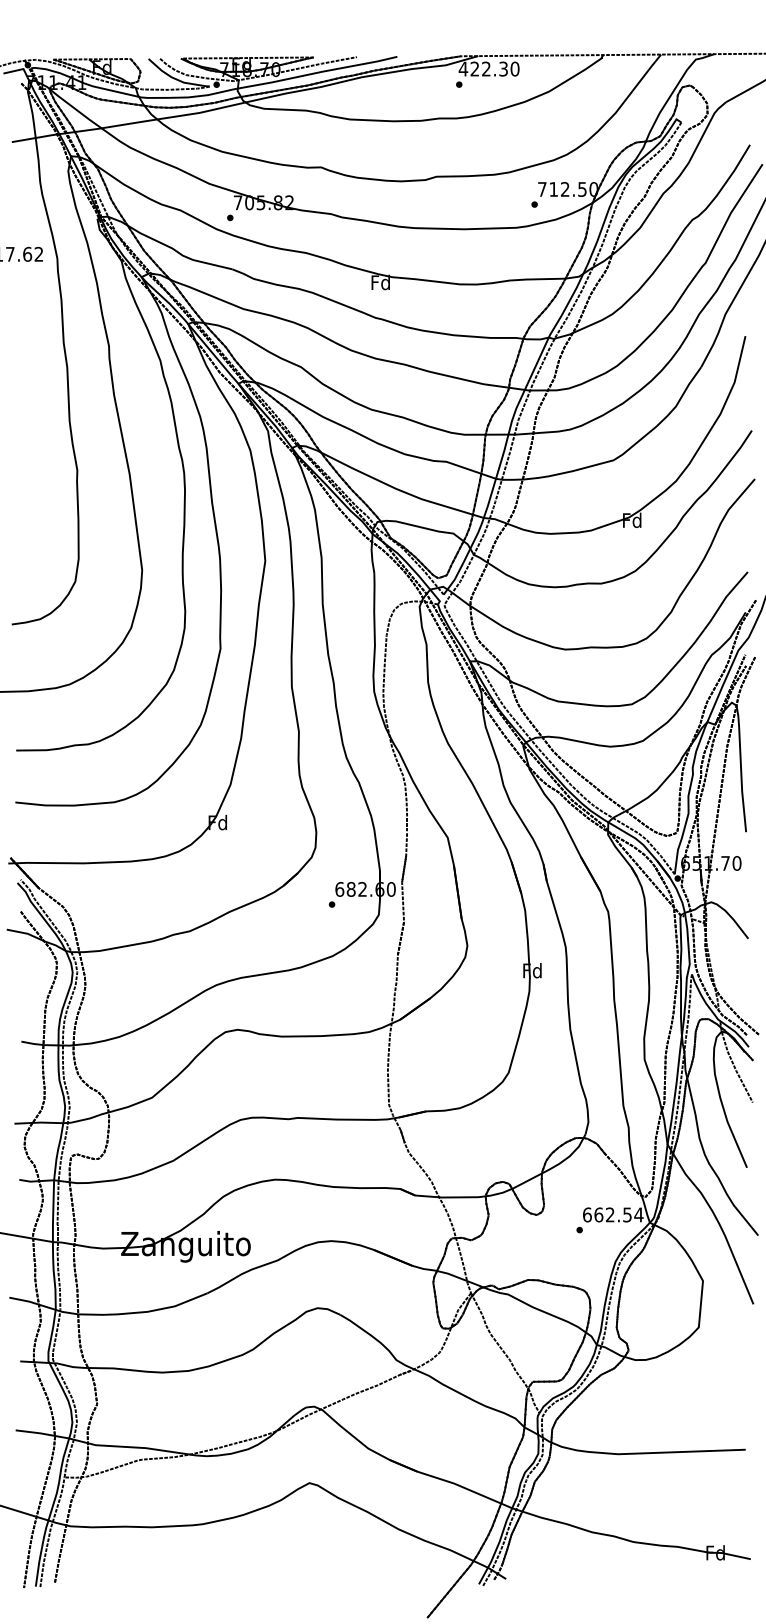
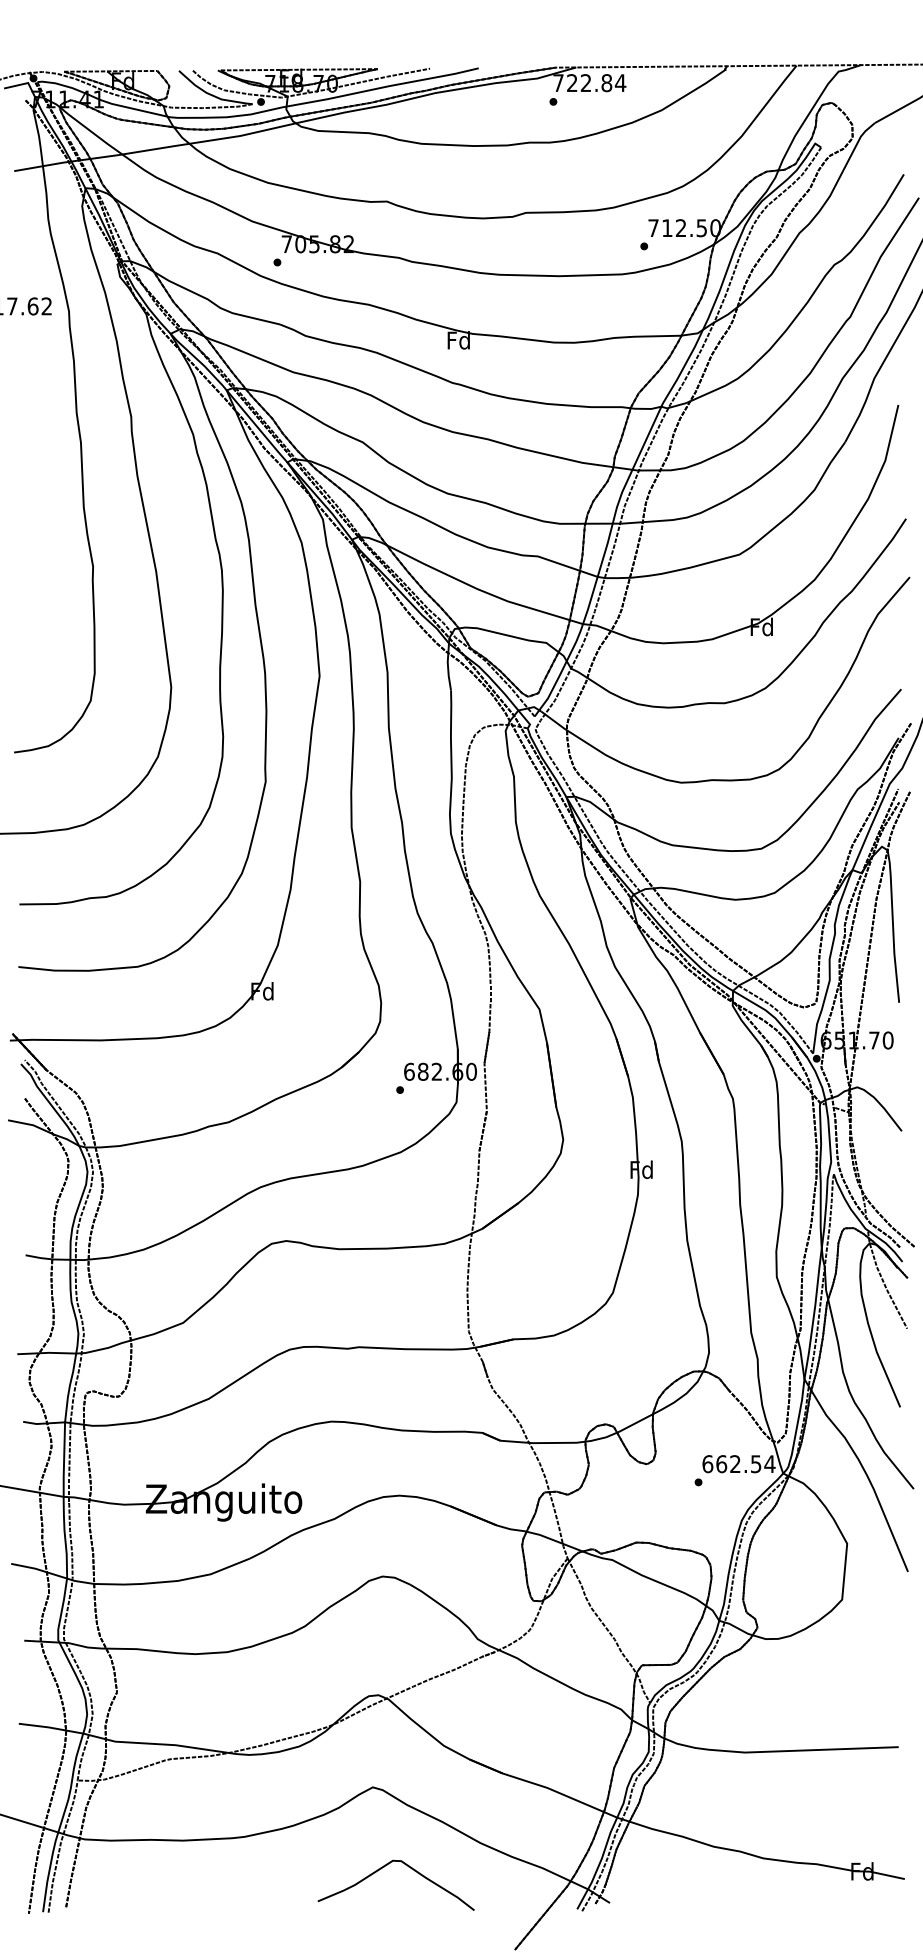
text: (489, 69) -> (589, 83), 422.30 -> 722.84
curve: (319, 1549) -> (384, 1867), added

